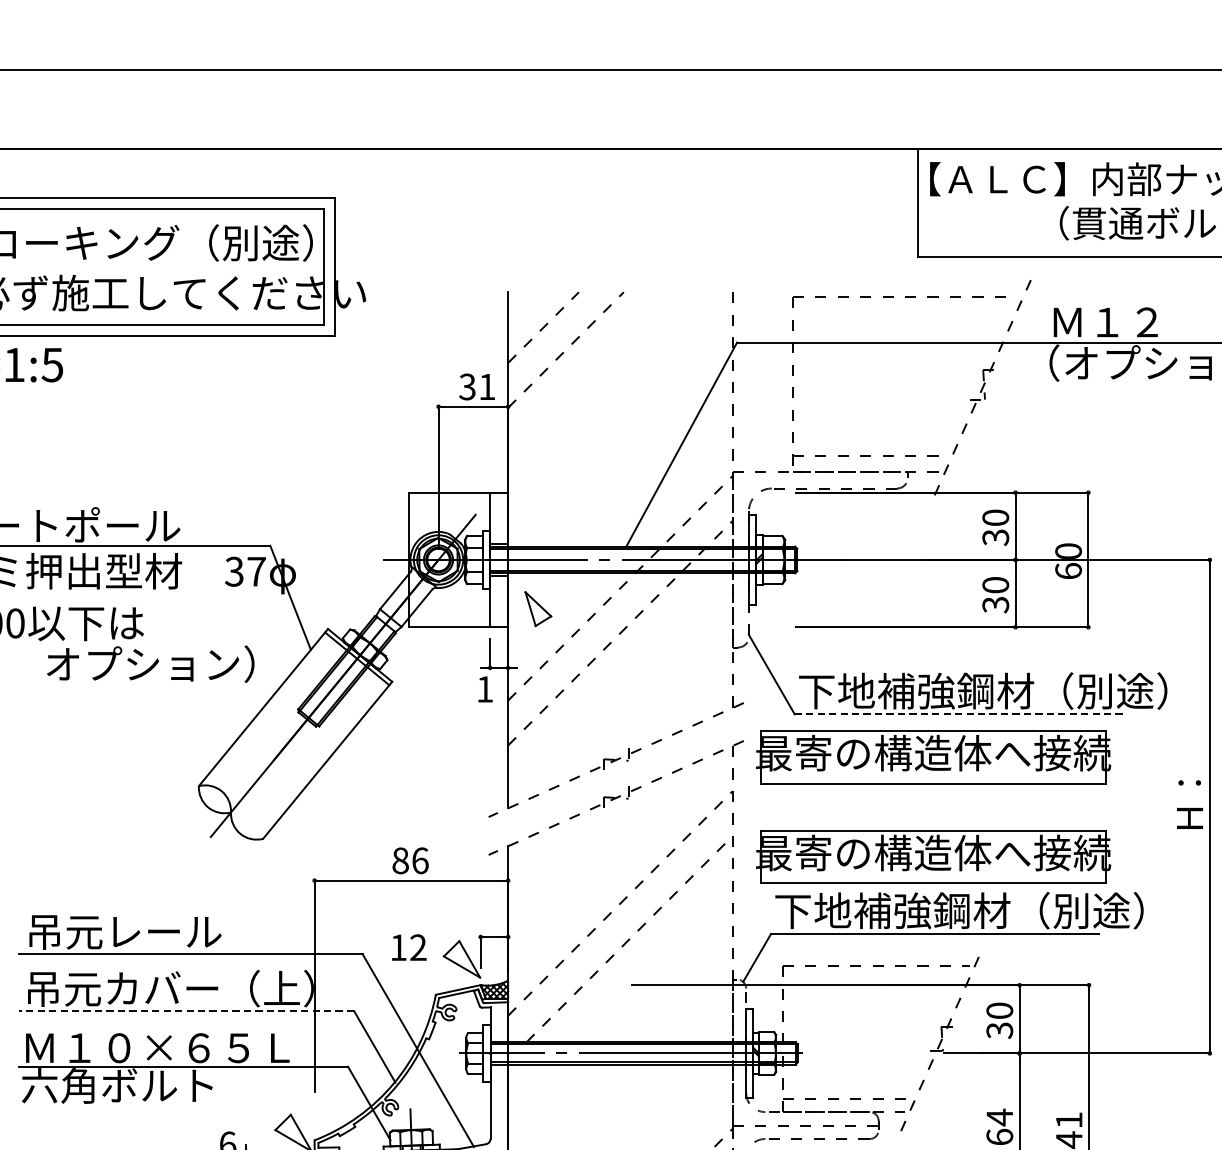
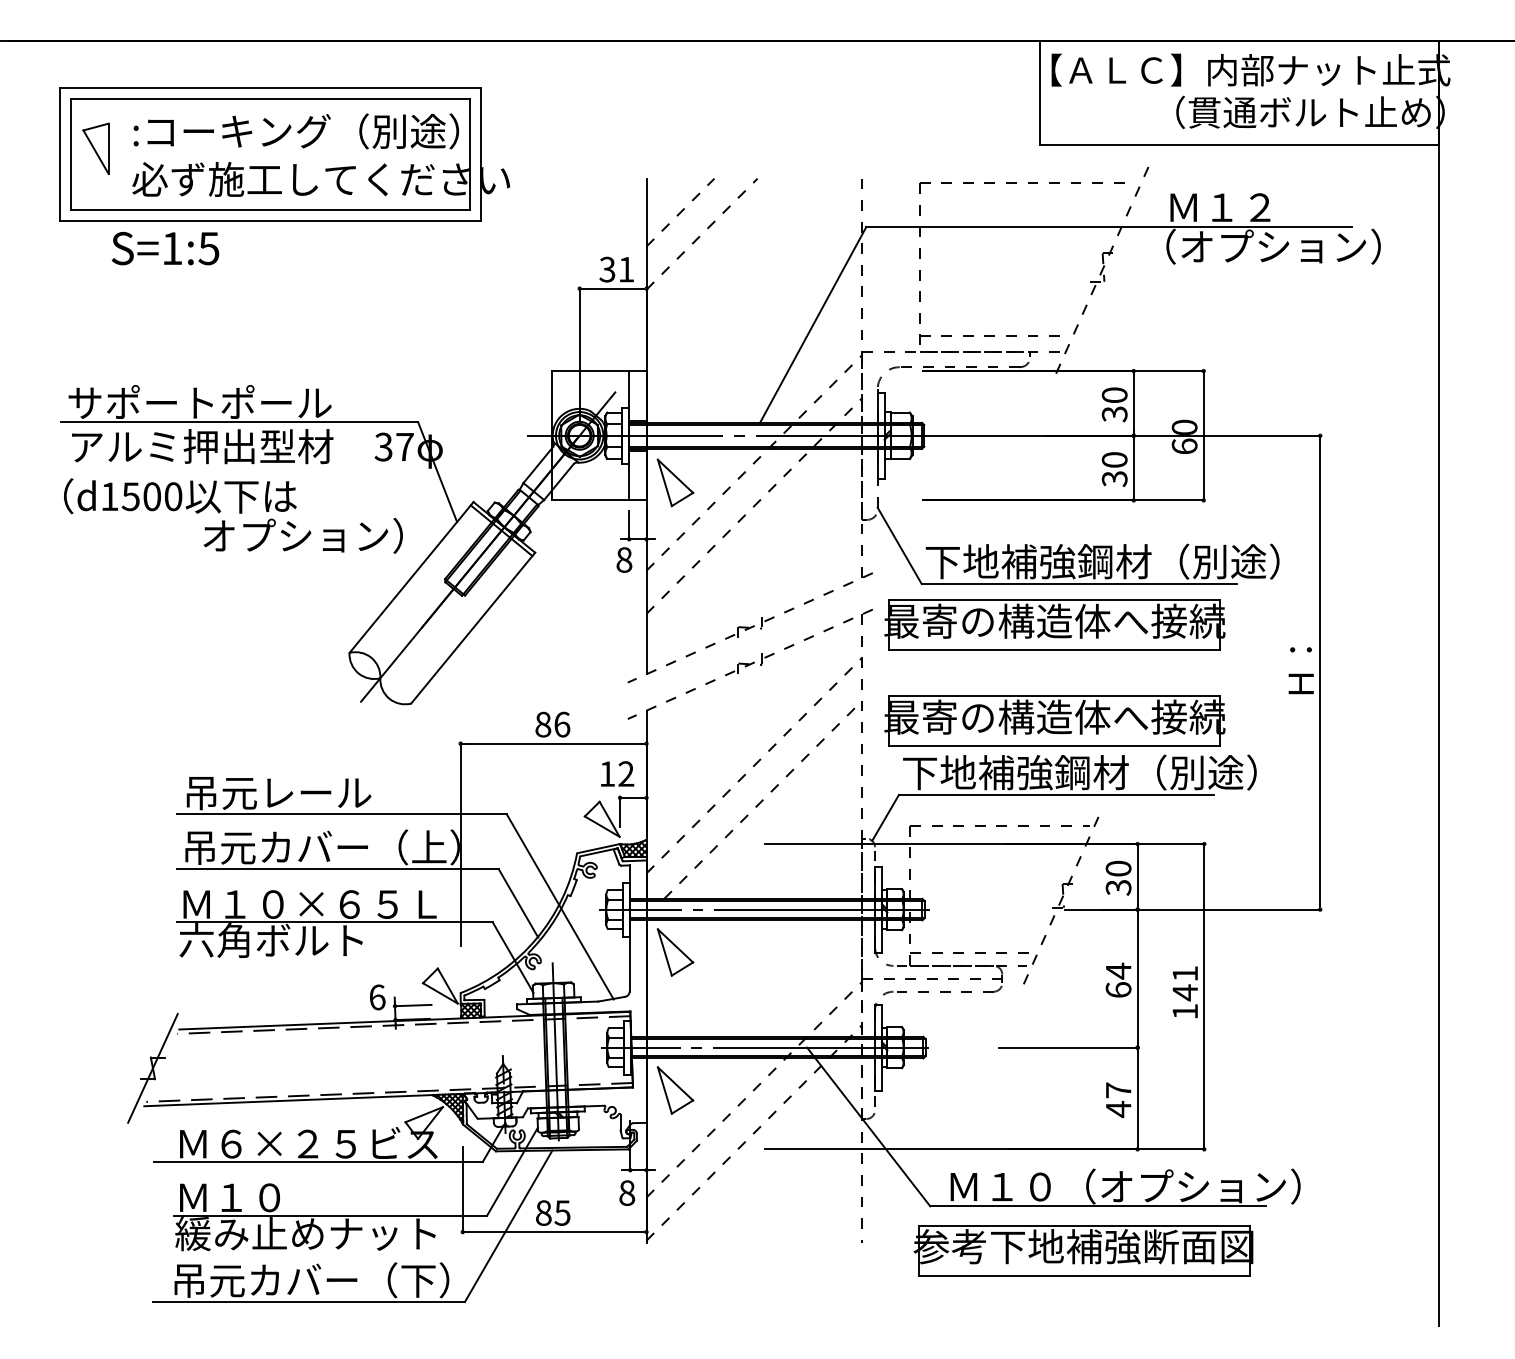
part: (538, 608) -> (675, 482), size x1.43
text: (485, 688) -> (624, 559), 1 -> 8
line: (958, 714) -> (1078, 584), dashed -> solid
text: (409, 947) -> (617, 773), moved
line: (186, 1011) -> (337, 869), dashed -> solid
part: (538, 1098) -> (675, 952), added

